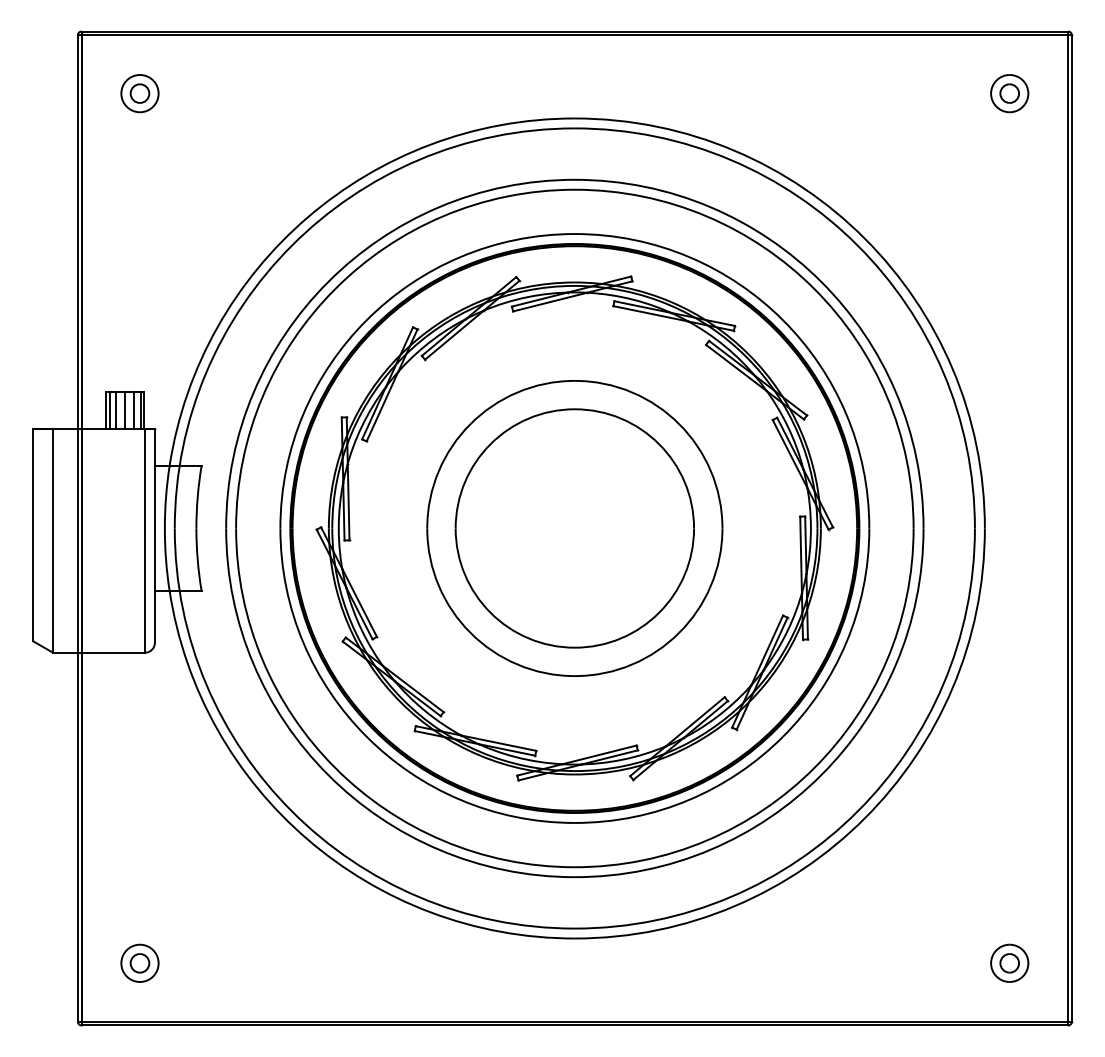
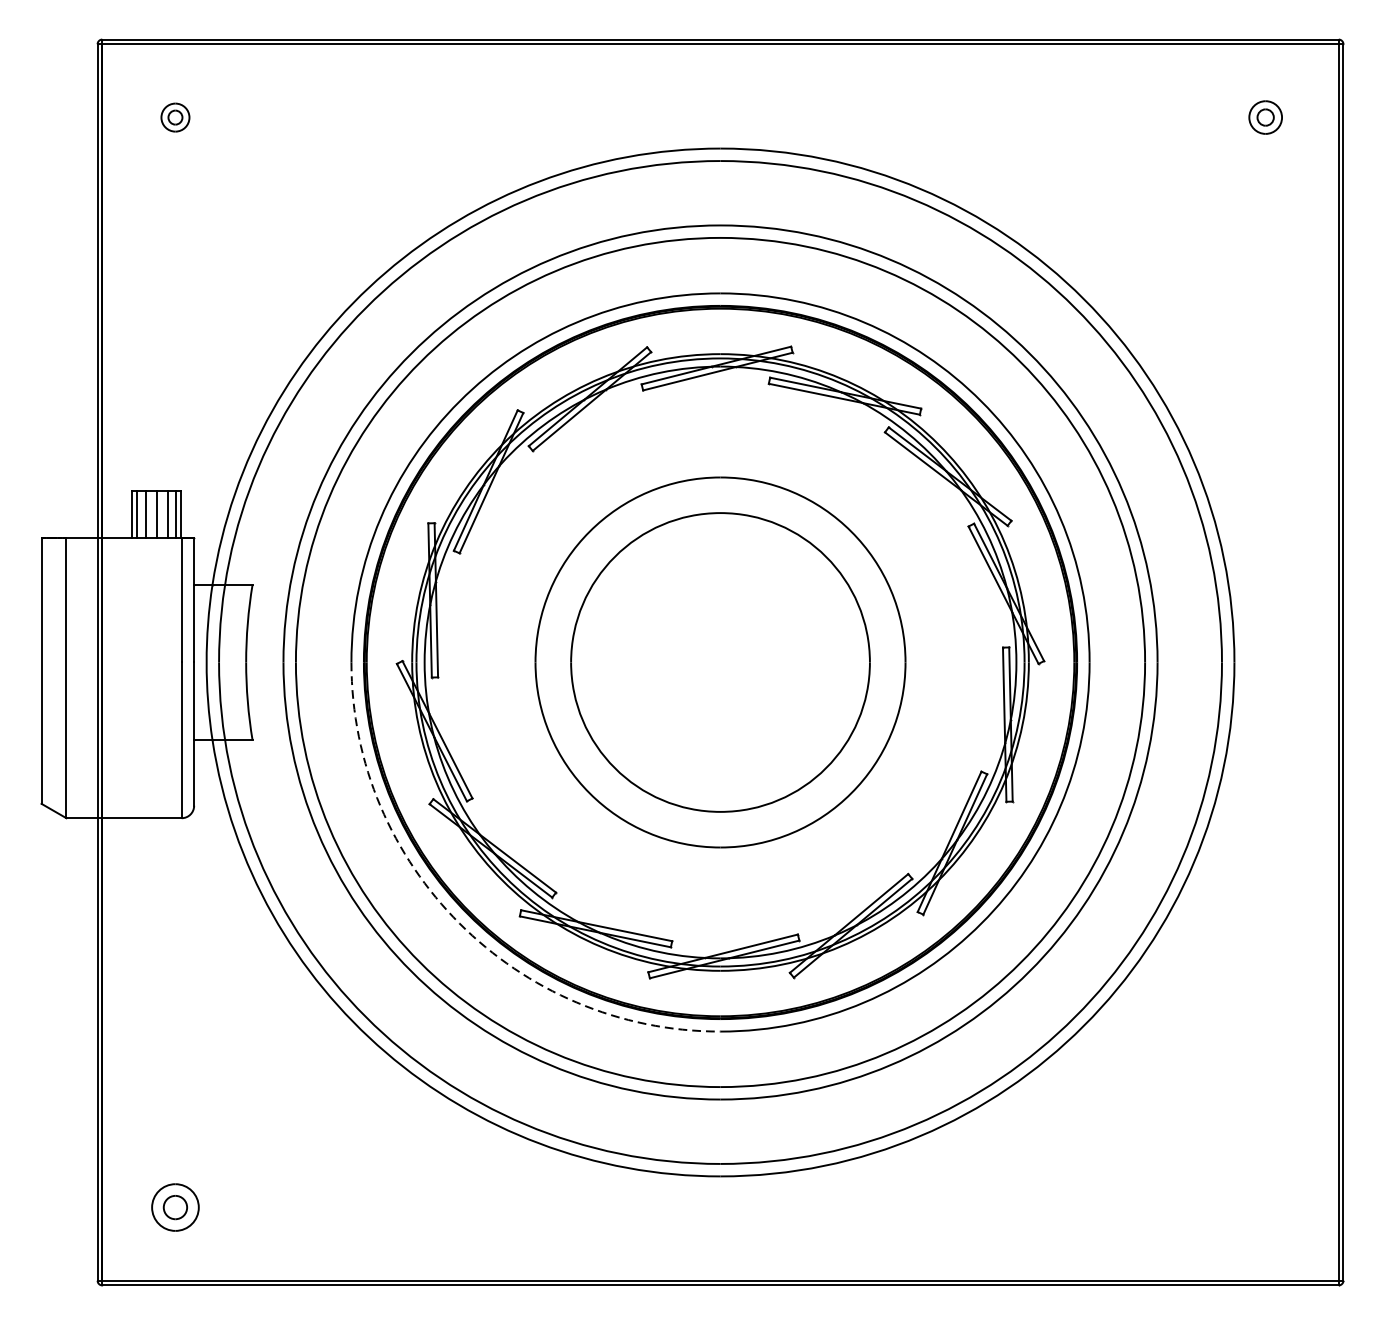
part: (139, 93) -> (174, 117), size x0.6
part: (1009, 93) -> (1265, 117), size x0.7
arc: (366, 736) -> (459, 923), solid -> dashed
part: (1009, 962) -> (1265, 1206), removed

